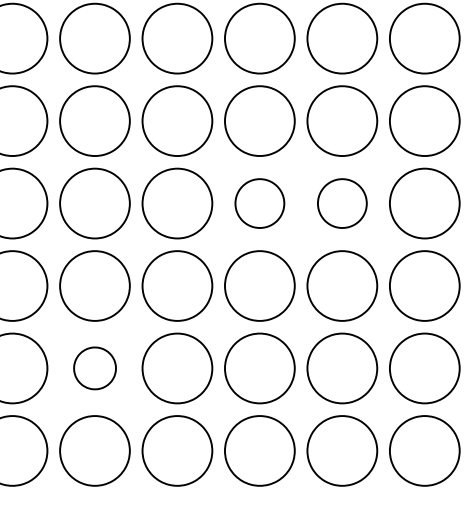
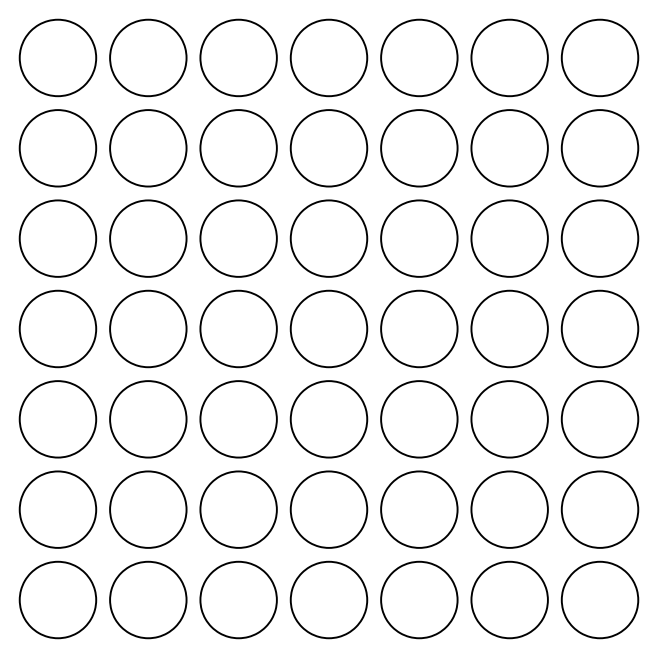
part: (259, 203) -> (328, 328), size x1.43
part: (342, 203) -> (419, 328), size x1.43
part: (95, 368) -> (148, 509), size x1.67

